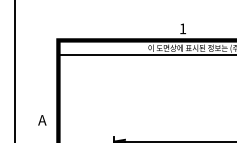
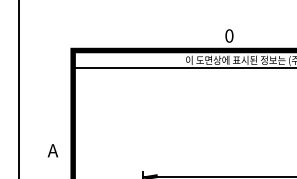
text: (182, 28) -> (228, 35), 1 -> 0

